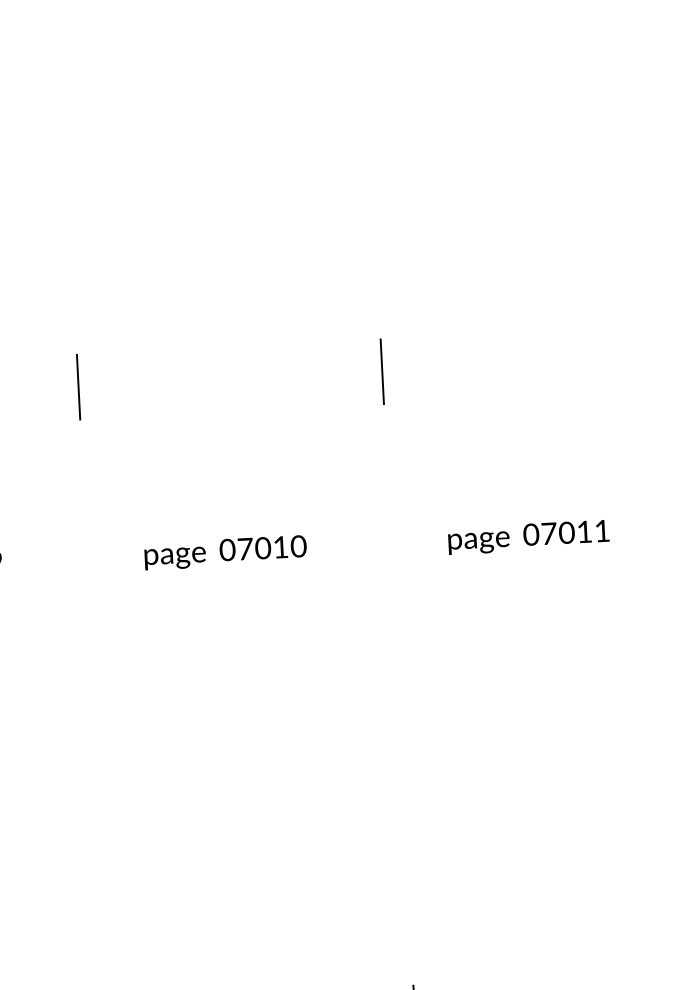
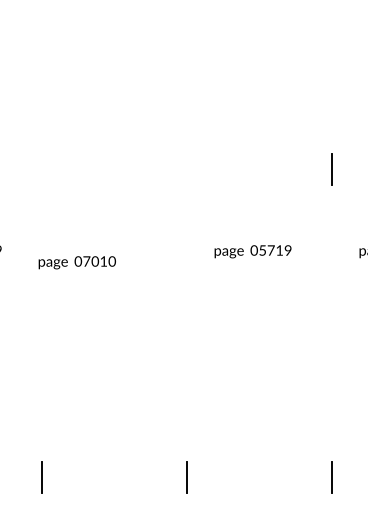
line: (382, 371) -> (187, 169), removed
line: (78, 387) -> (42, 169), removed
text: (575, 532) -> (275, 250), 07011 -> 05719
text: (223, 552) -> (76, 262), moved

